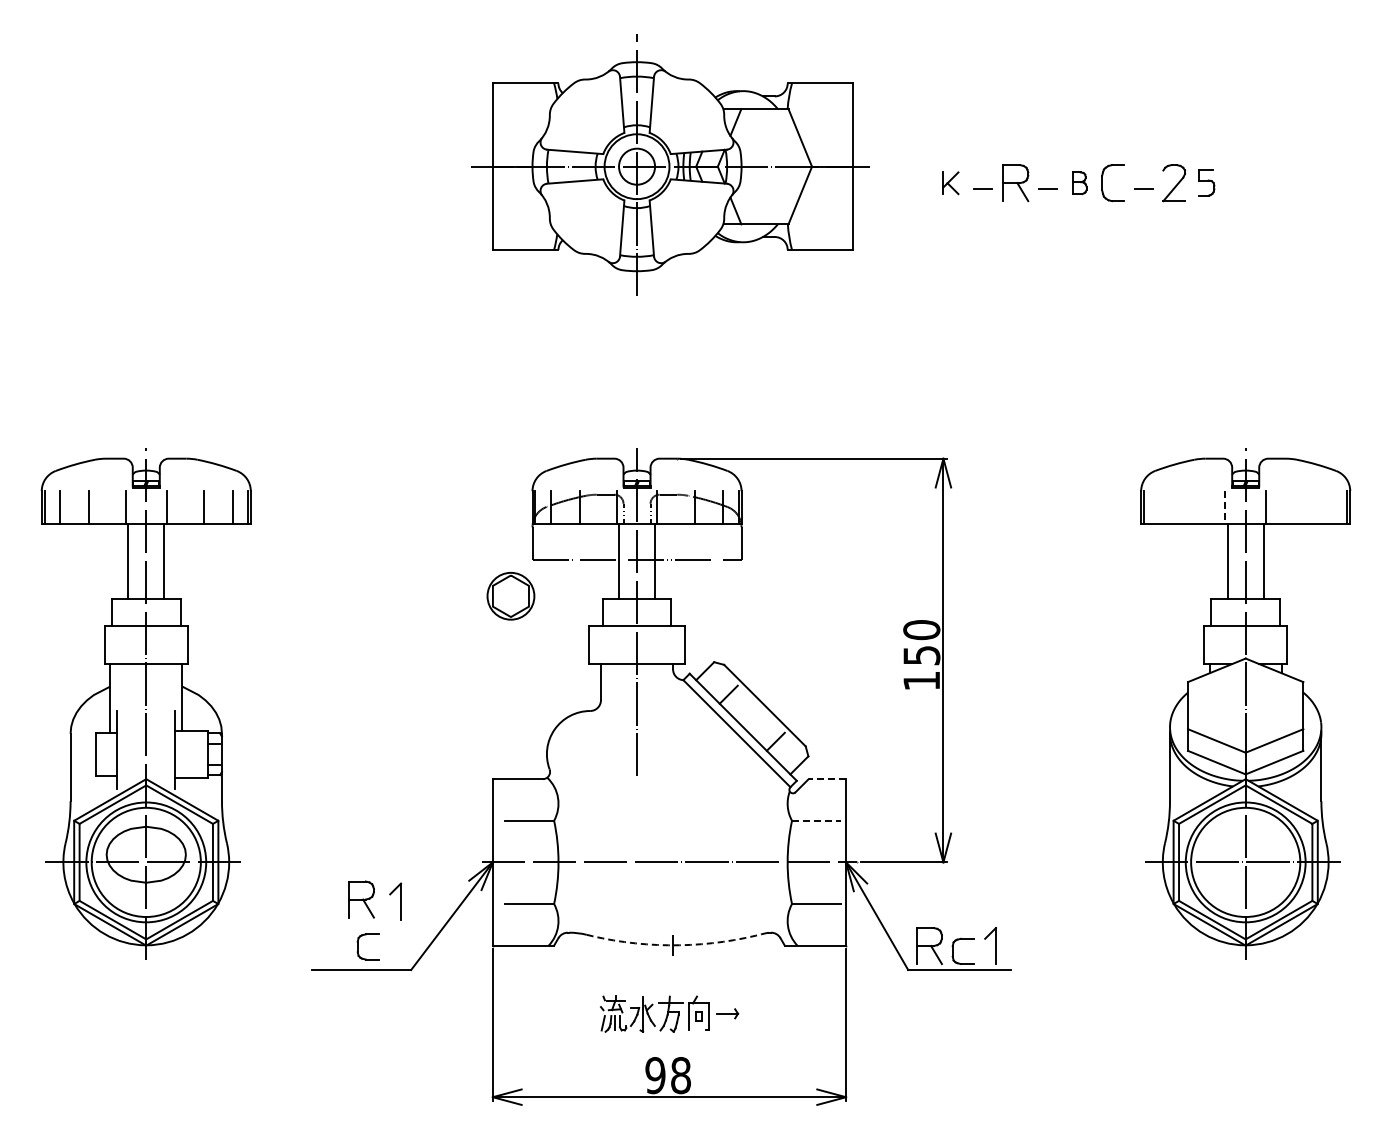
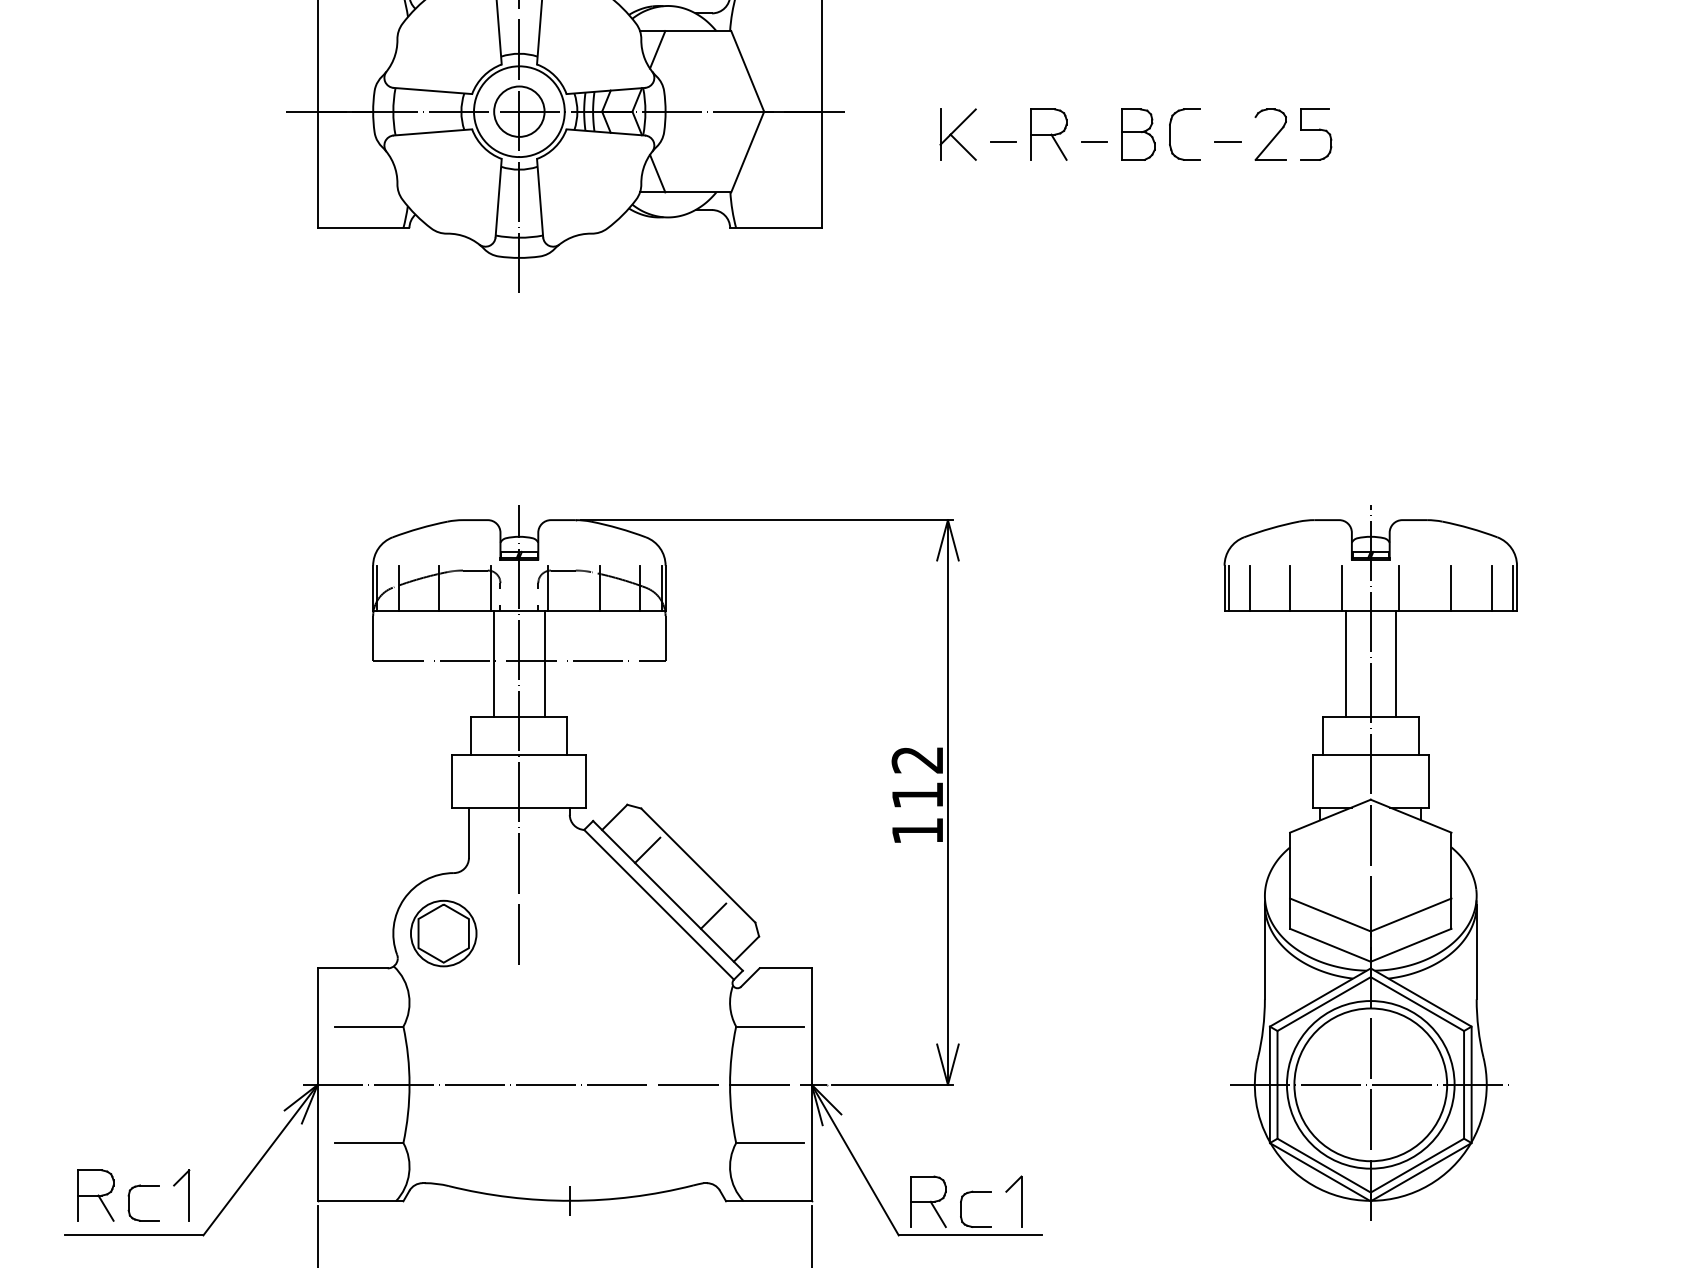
part: (1206, 182) -> (1315, 133), size x1.43
part: (950, 183) -> (957, 135), size x1.67
part: (1079, 183) -> (1138, 135), size x1.67
line: (1159, 507) -> (1250, 588), added
line: (1188, 507) -> (1290, 588), added
line: (1225, 507) -> (1342, 588), dashed -> solid
line: (1303, 507) -> (1451, 588), added
line: (1332, 507) -> (1492, 588), added
part: (510, 596) -> (443, 933), moved
text: (921, 642) -> (917, 777), 150 -> 112
line: (827, 779) -> (785, 968), dashed -> solid
line: (816, 820) -> (770, 1026), dashed -> solid
part: (361, 899) -> (96, 1195), moved
part: (395, 901) -> (181, 1195), moved
arc: (673, 945) -> (570, 1201), dashed -> solid

